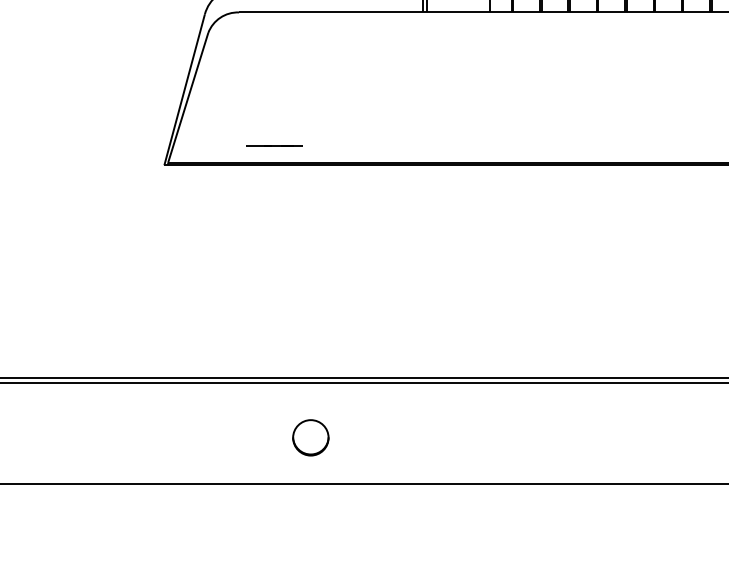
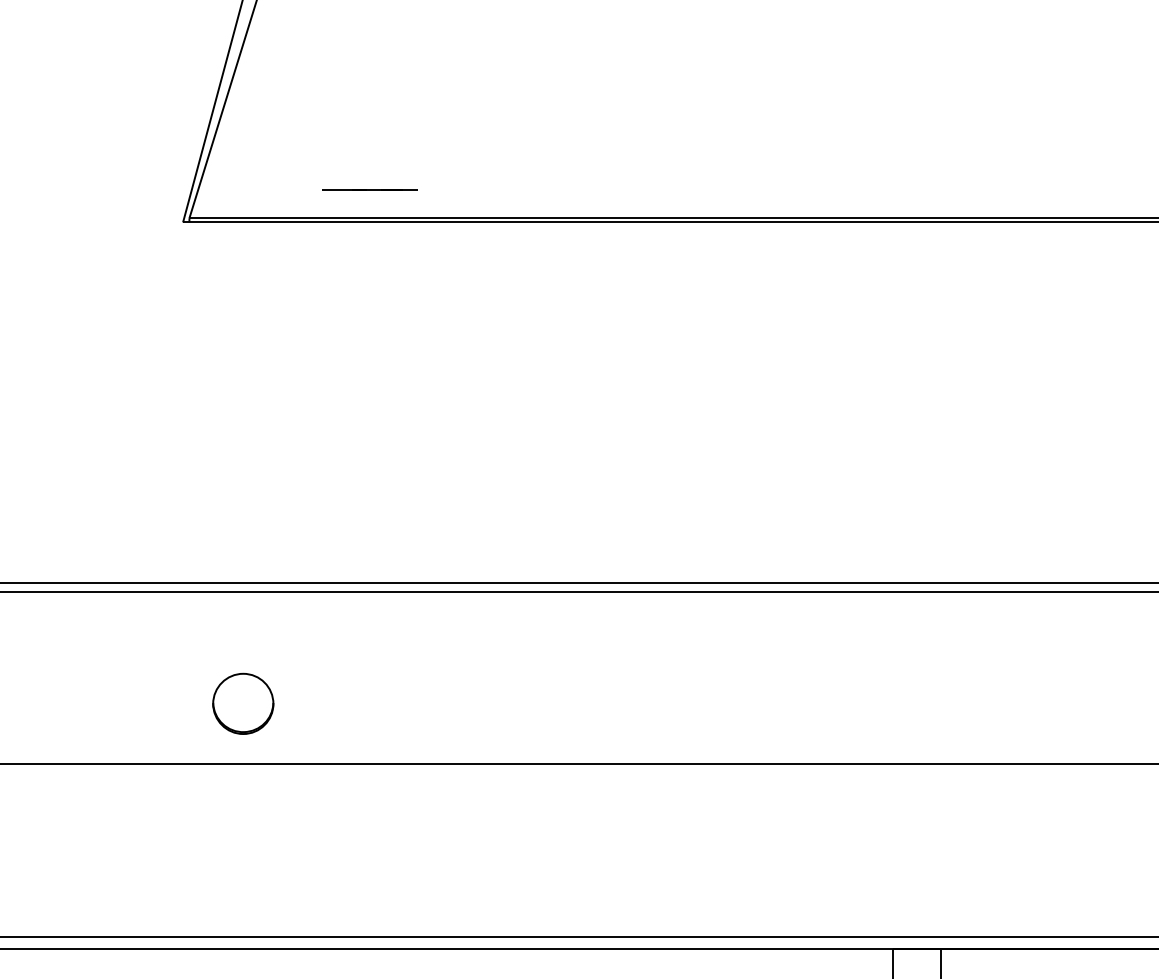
part: (310, 437) -> (242, 703), moved

